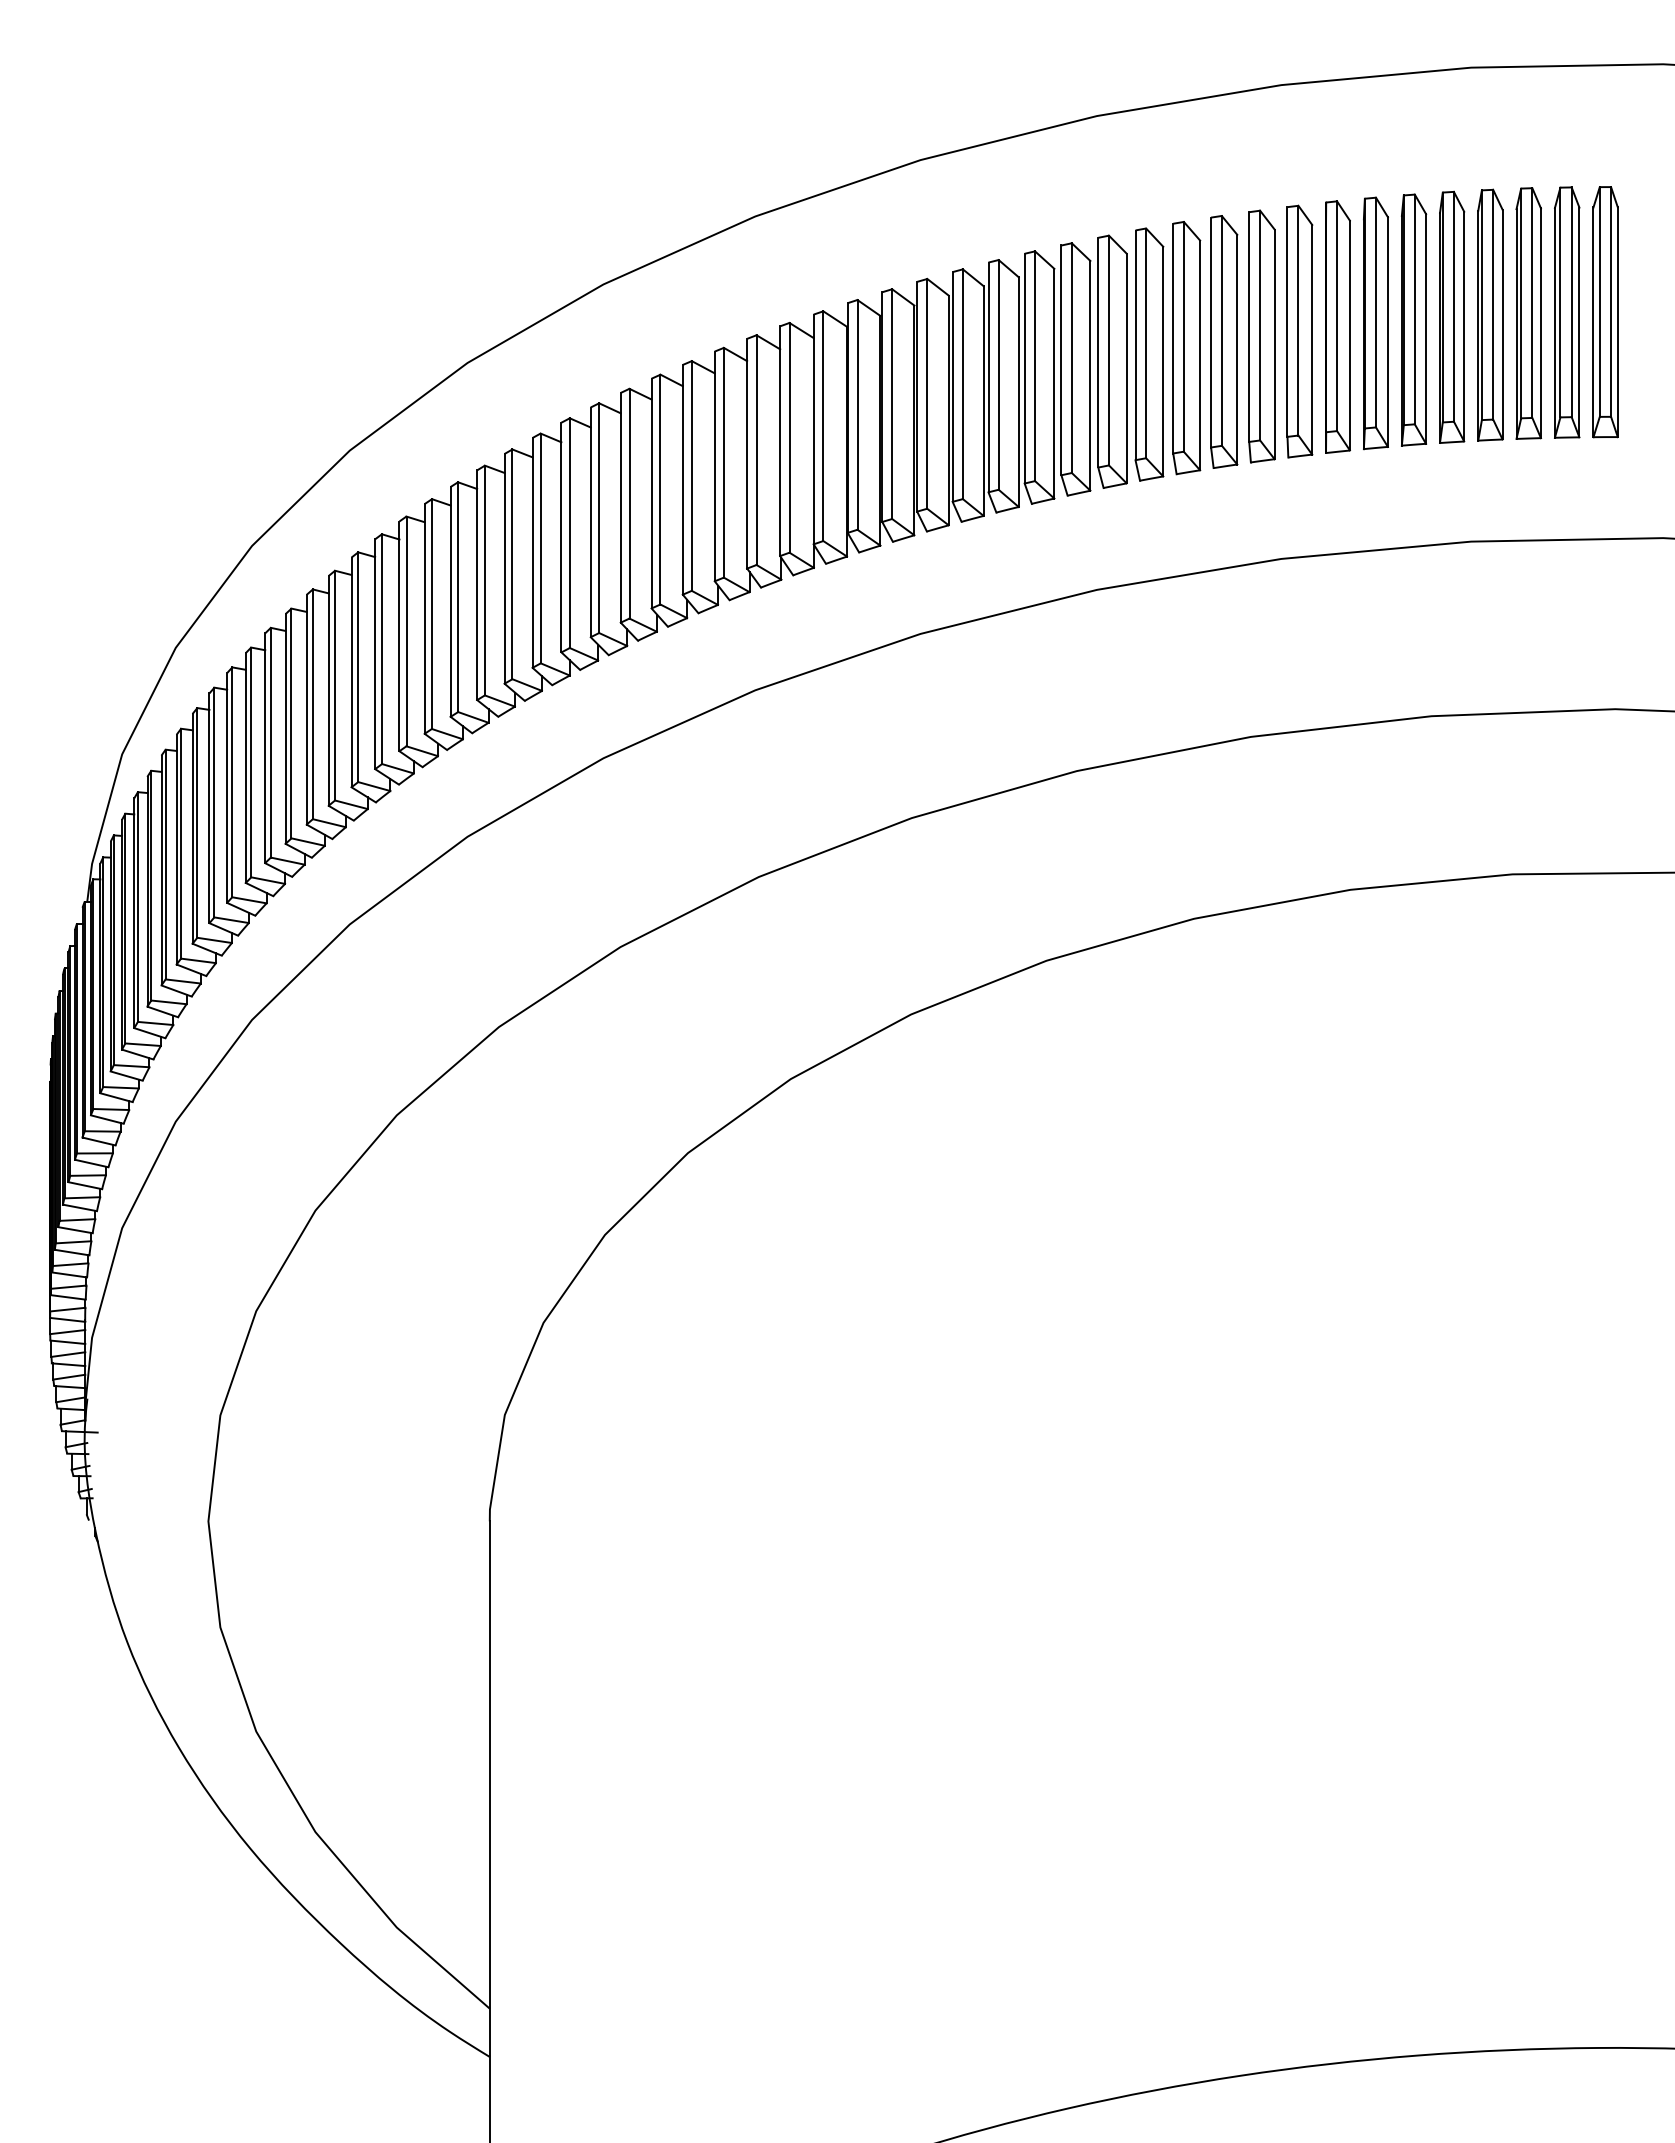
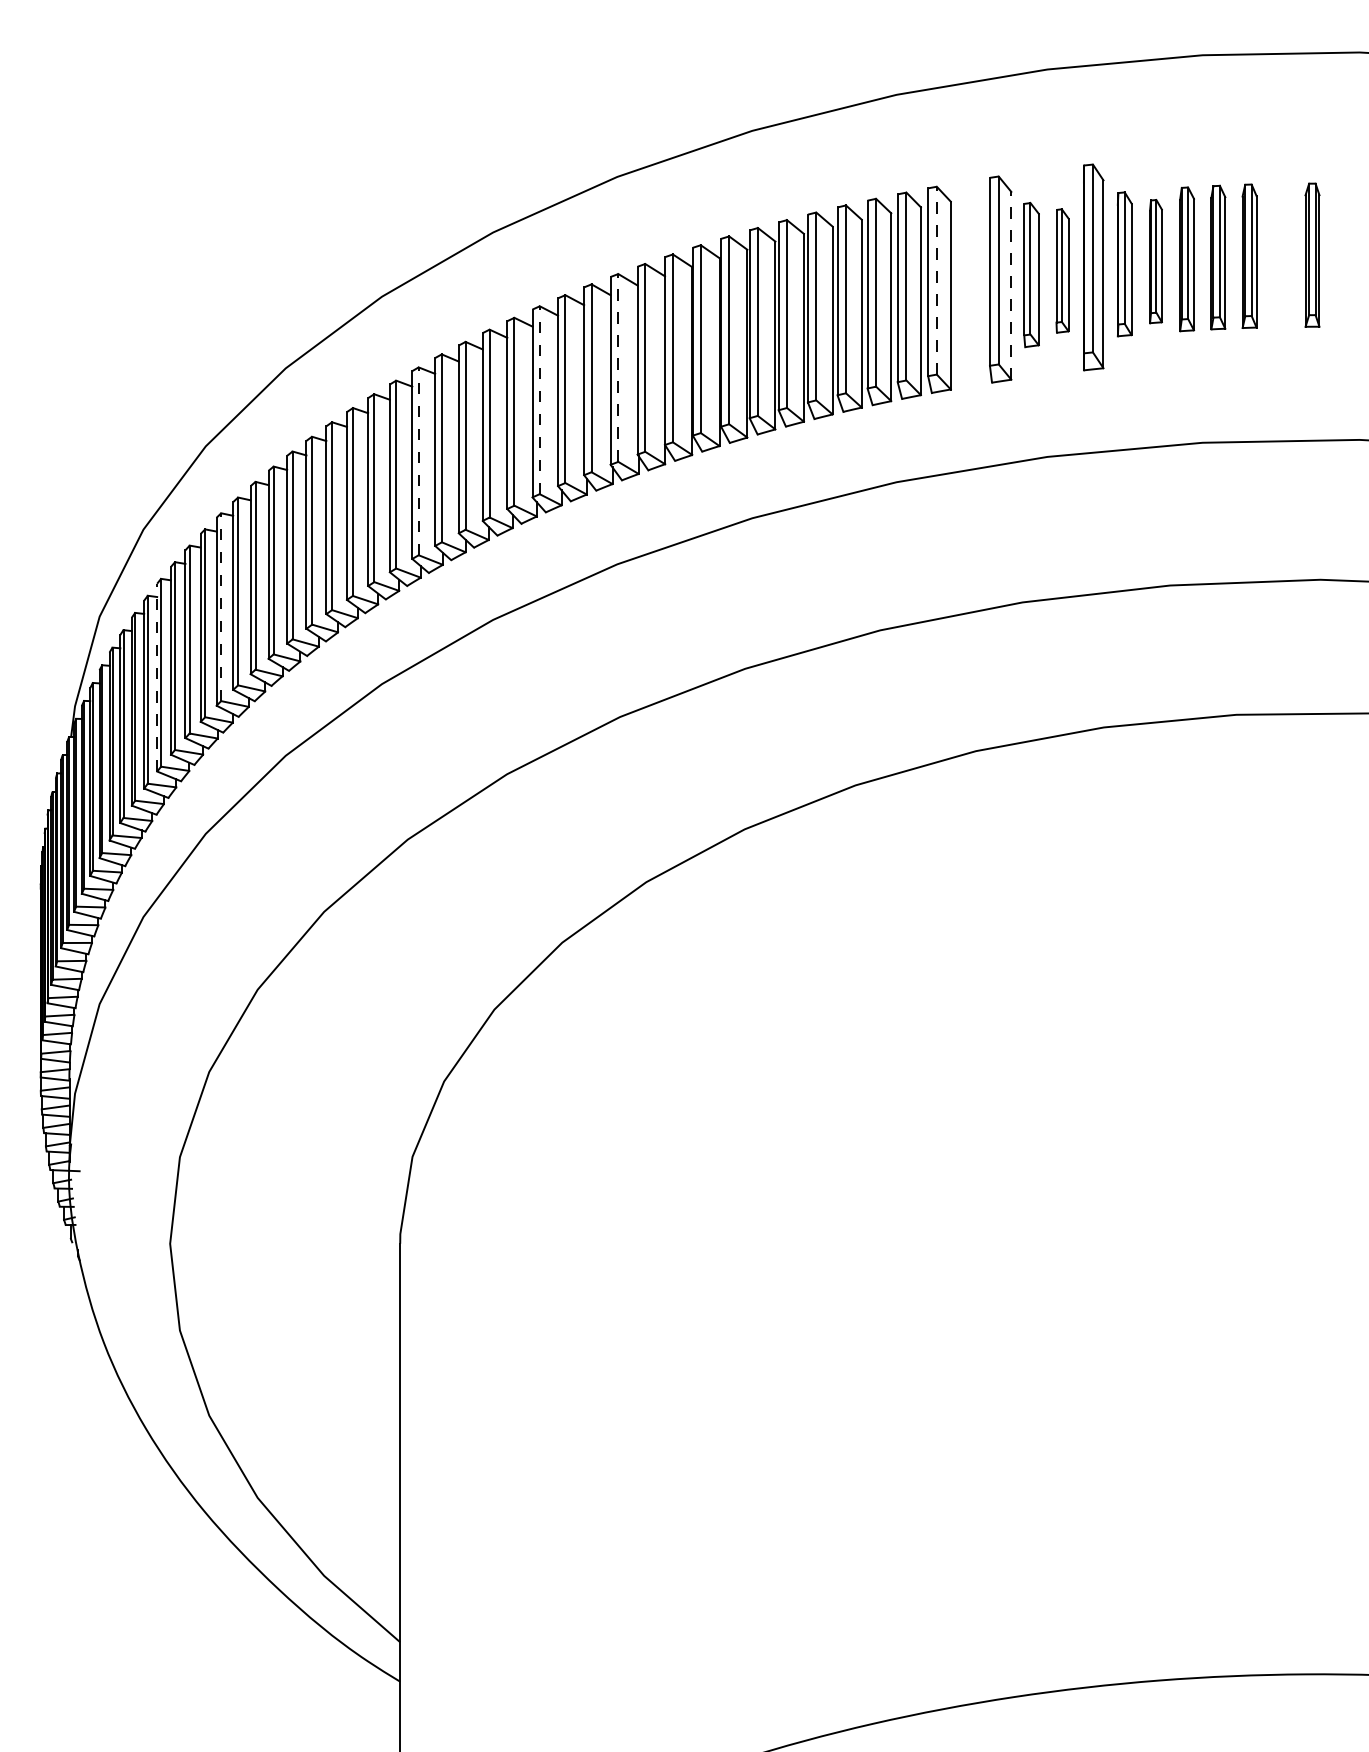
part: (1567, 312) -> (1281, 255), removed
part: (1605, 312) -> (1312, 255), size x0.7
part: (1528, 313) -> (1249, 256), size x0.7
part: (1490, 314) -> (1218, 257), size x0.7
part: (1452, 316) -> (1187, 258), size x0.7
part: (1414, 319) -> (1156, 261), size x0.6
part: (1375, 323) -> (1124, 264), size x0.7
part: (1299, 331) -> (1062, 270), size x0.6
part: (1261, 336) -> (1031, 275), size x0.7
line: (1146, 343) -> (937, 280), solid -> dashed
part: (1186, 348) -> (969, 284), removed
line: (1237, 349) -> (1011, 285), solid -> dashed
line: (756, 450) -> (618, 368), solid -> dashed
line: (660, 489) -> (539, 400), solid -> dashed
line: (512, 564) -> (418, 461), solid -> dashed
line: (270, 742) -> (220, 607), solid -> dashed
line: (192, 828) -> (157, 677), solid -> dashed

